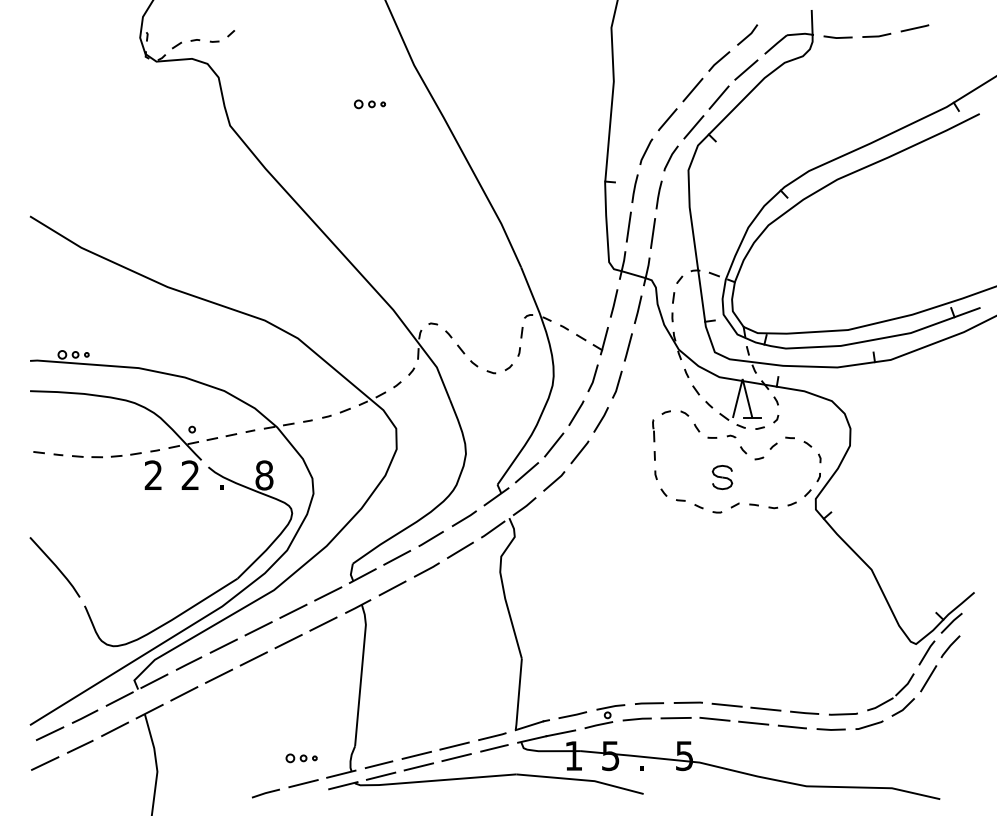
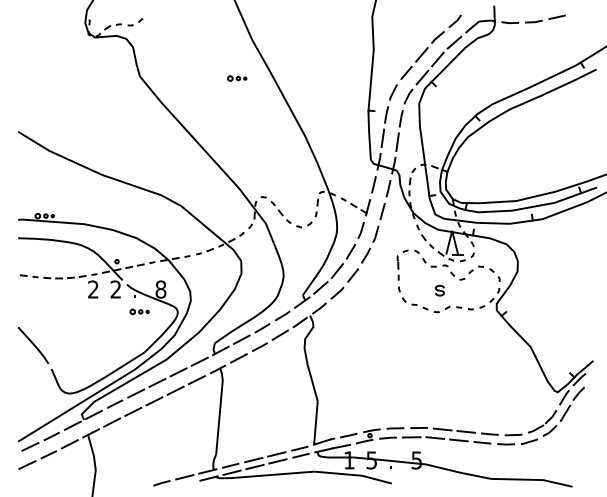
part: (370, 104) -> (237, 78), moved
part: (721, 476) -> (439, 290), size x0.7
part: (301, 757) -> (139, 311), moved

